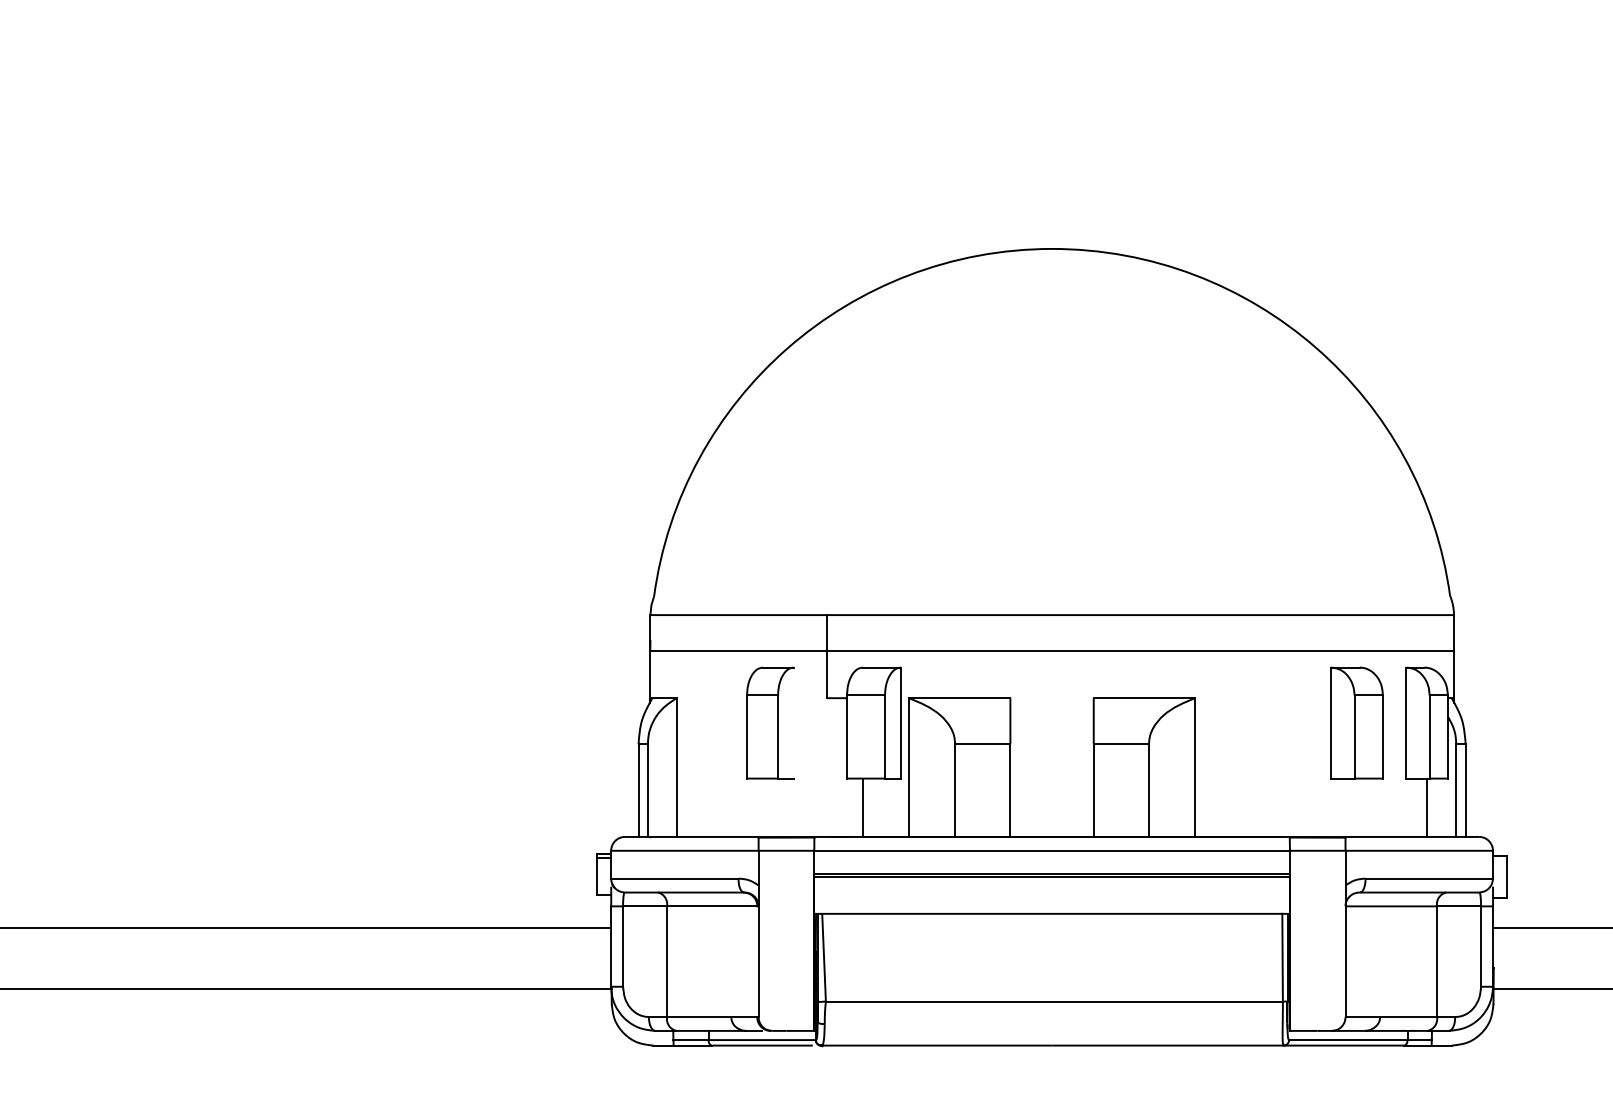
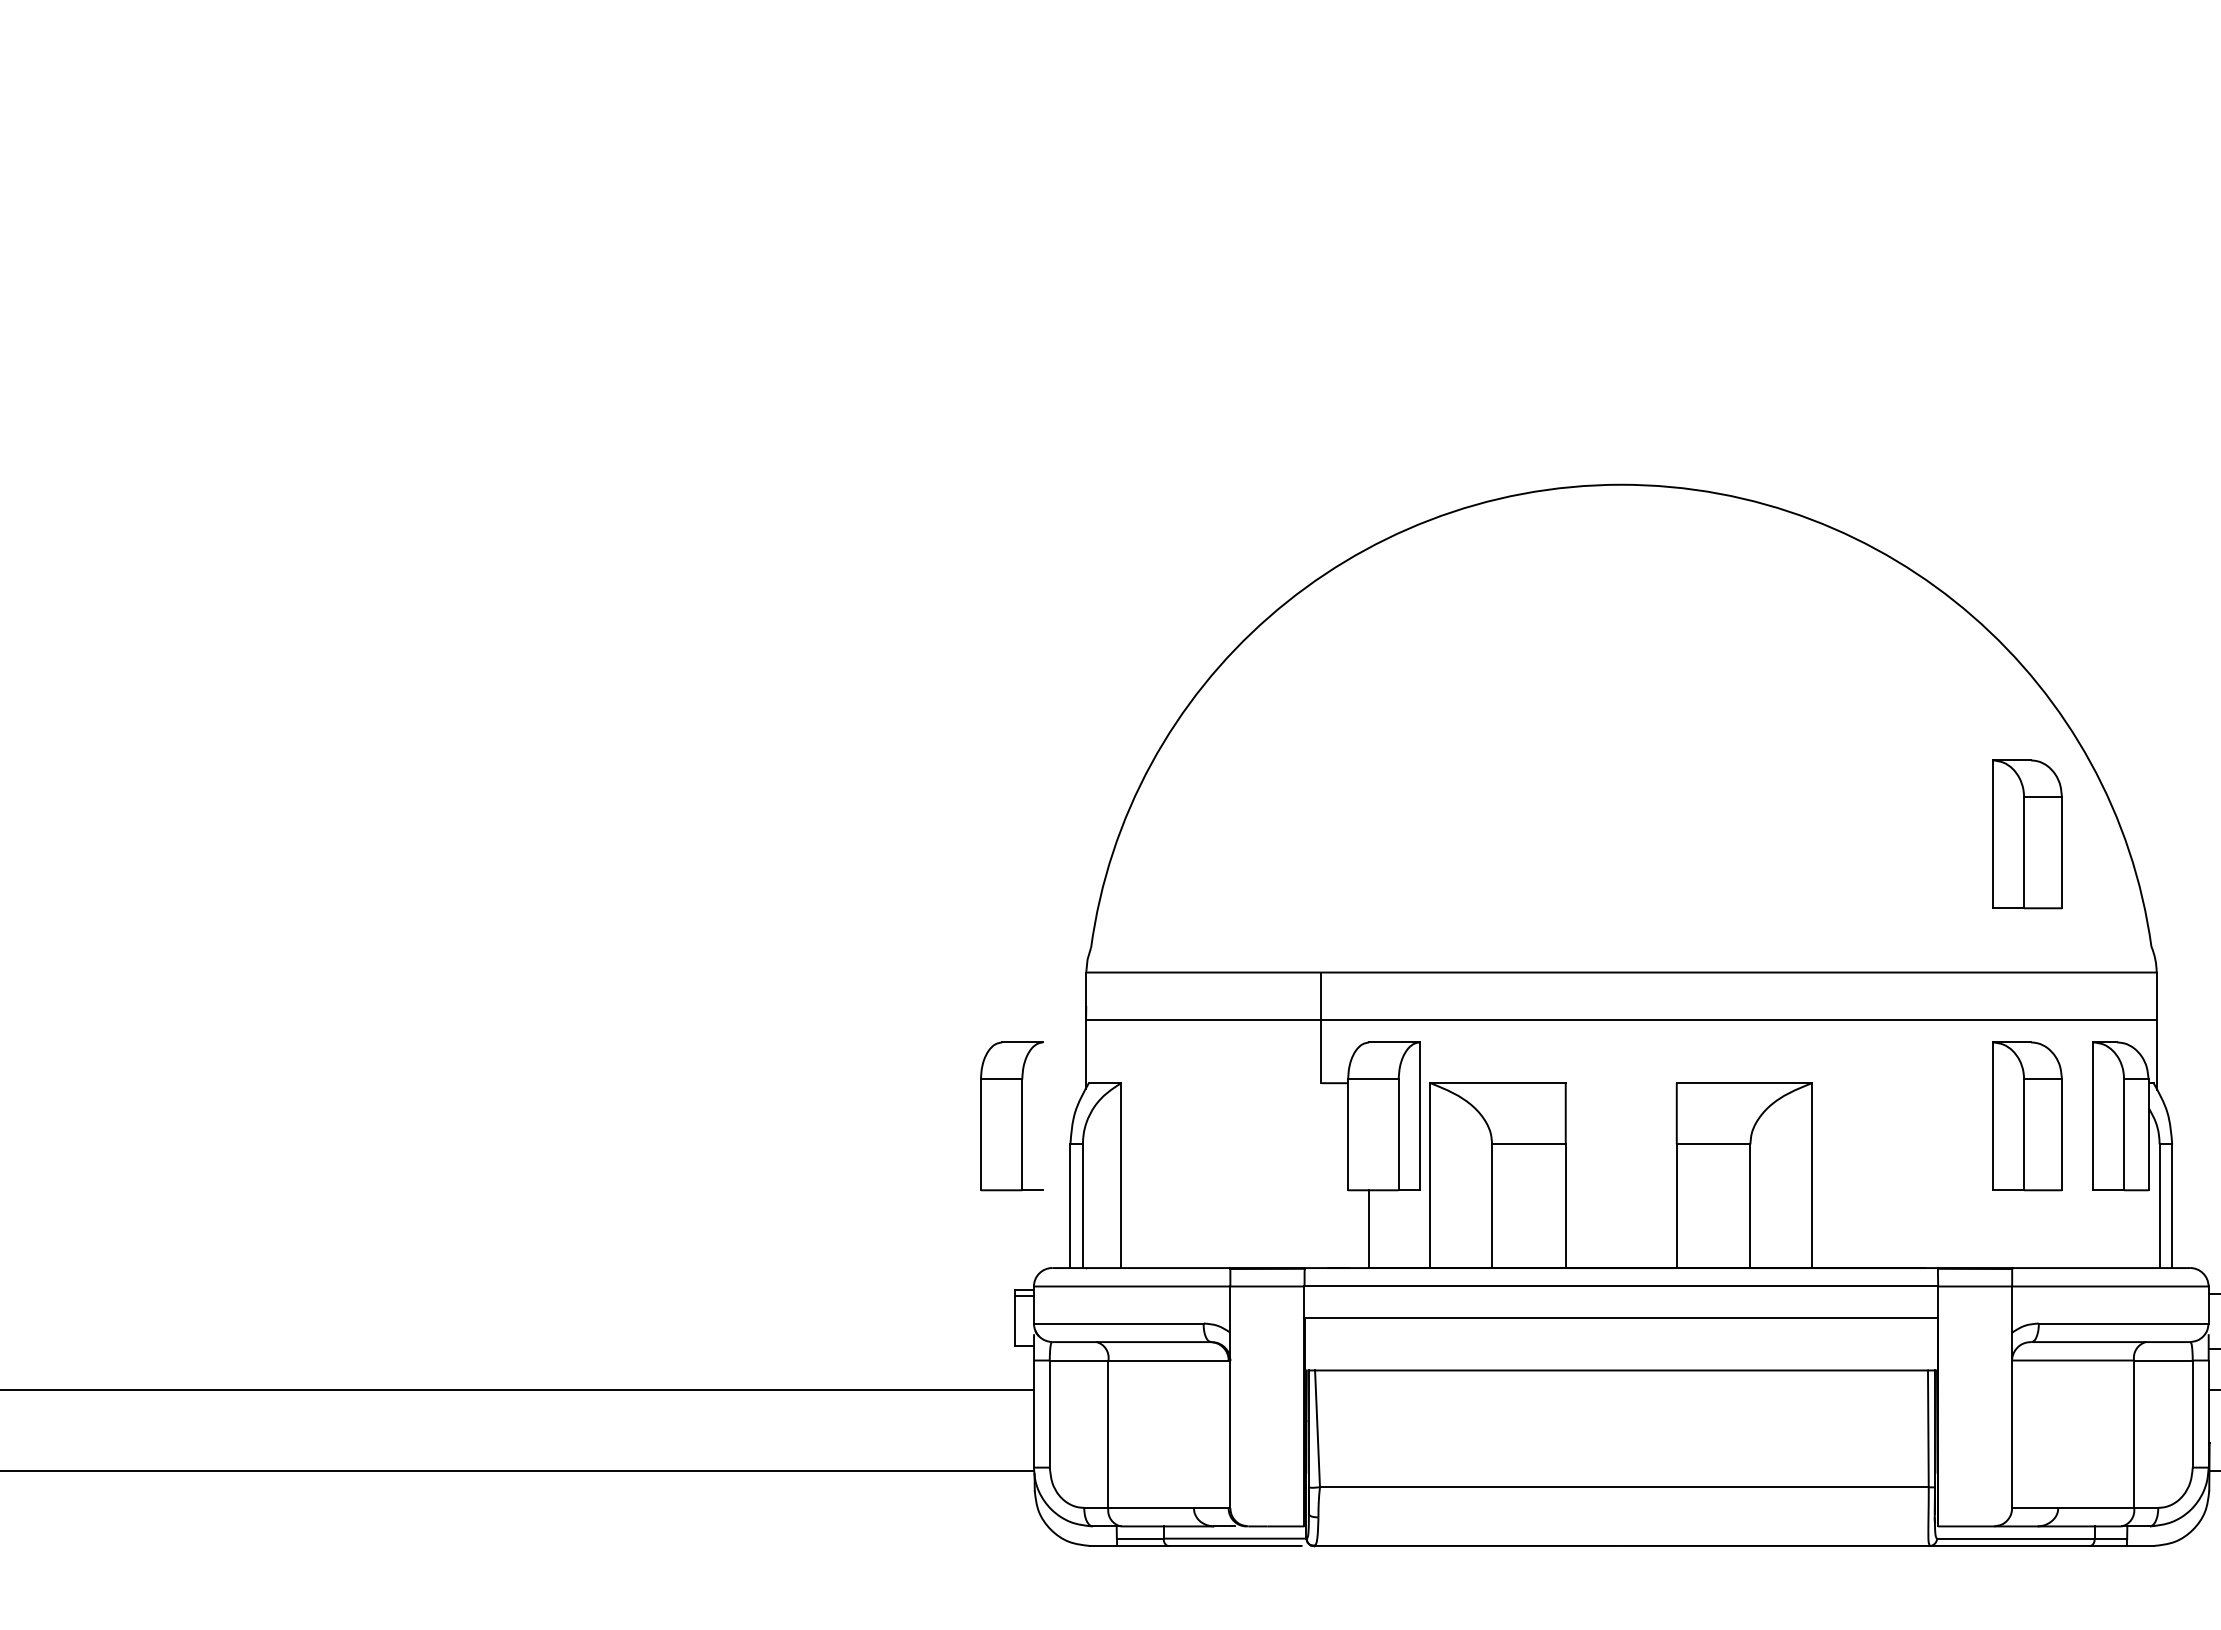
part: (1357, 511) -> (2027, 834), added
part: (769, 723) -> (1011, 1116), moved
line: (1427, 808) -> (2121, 1229), removed
line: (1051, 877) -> (1620, 1322), removed

